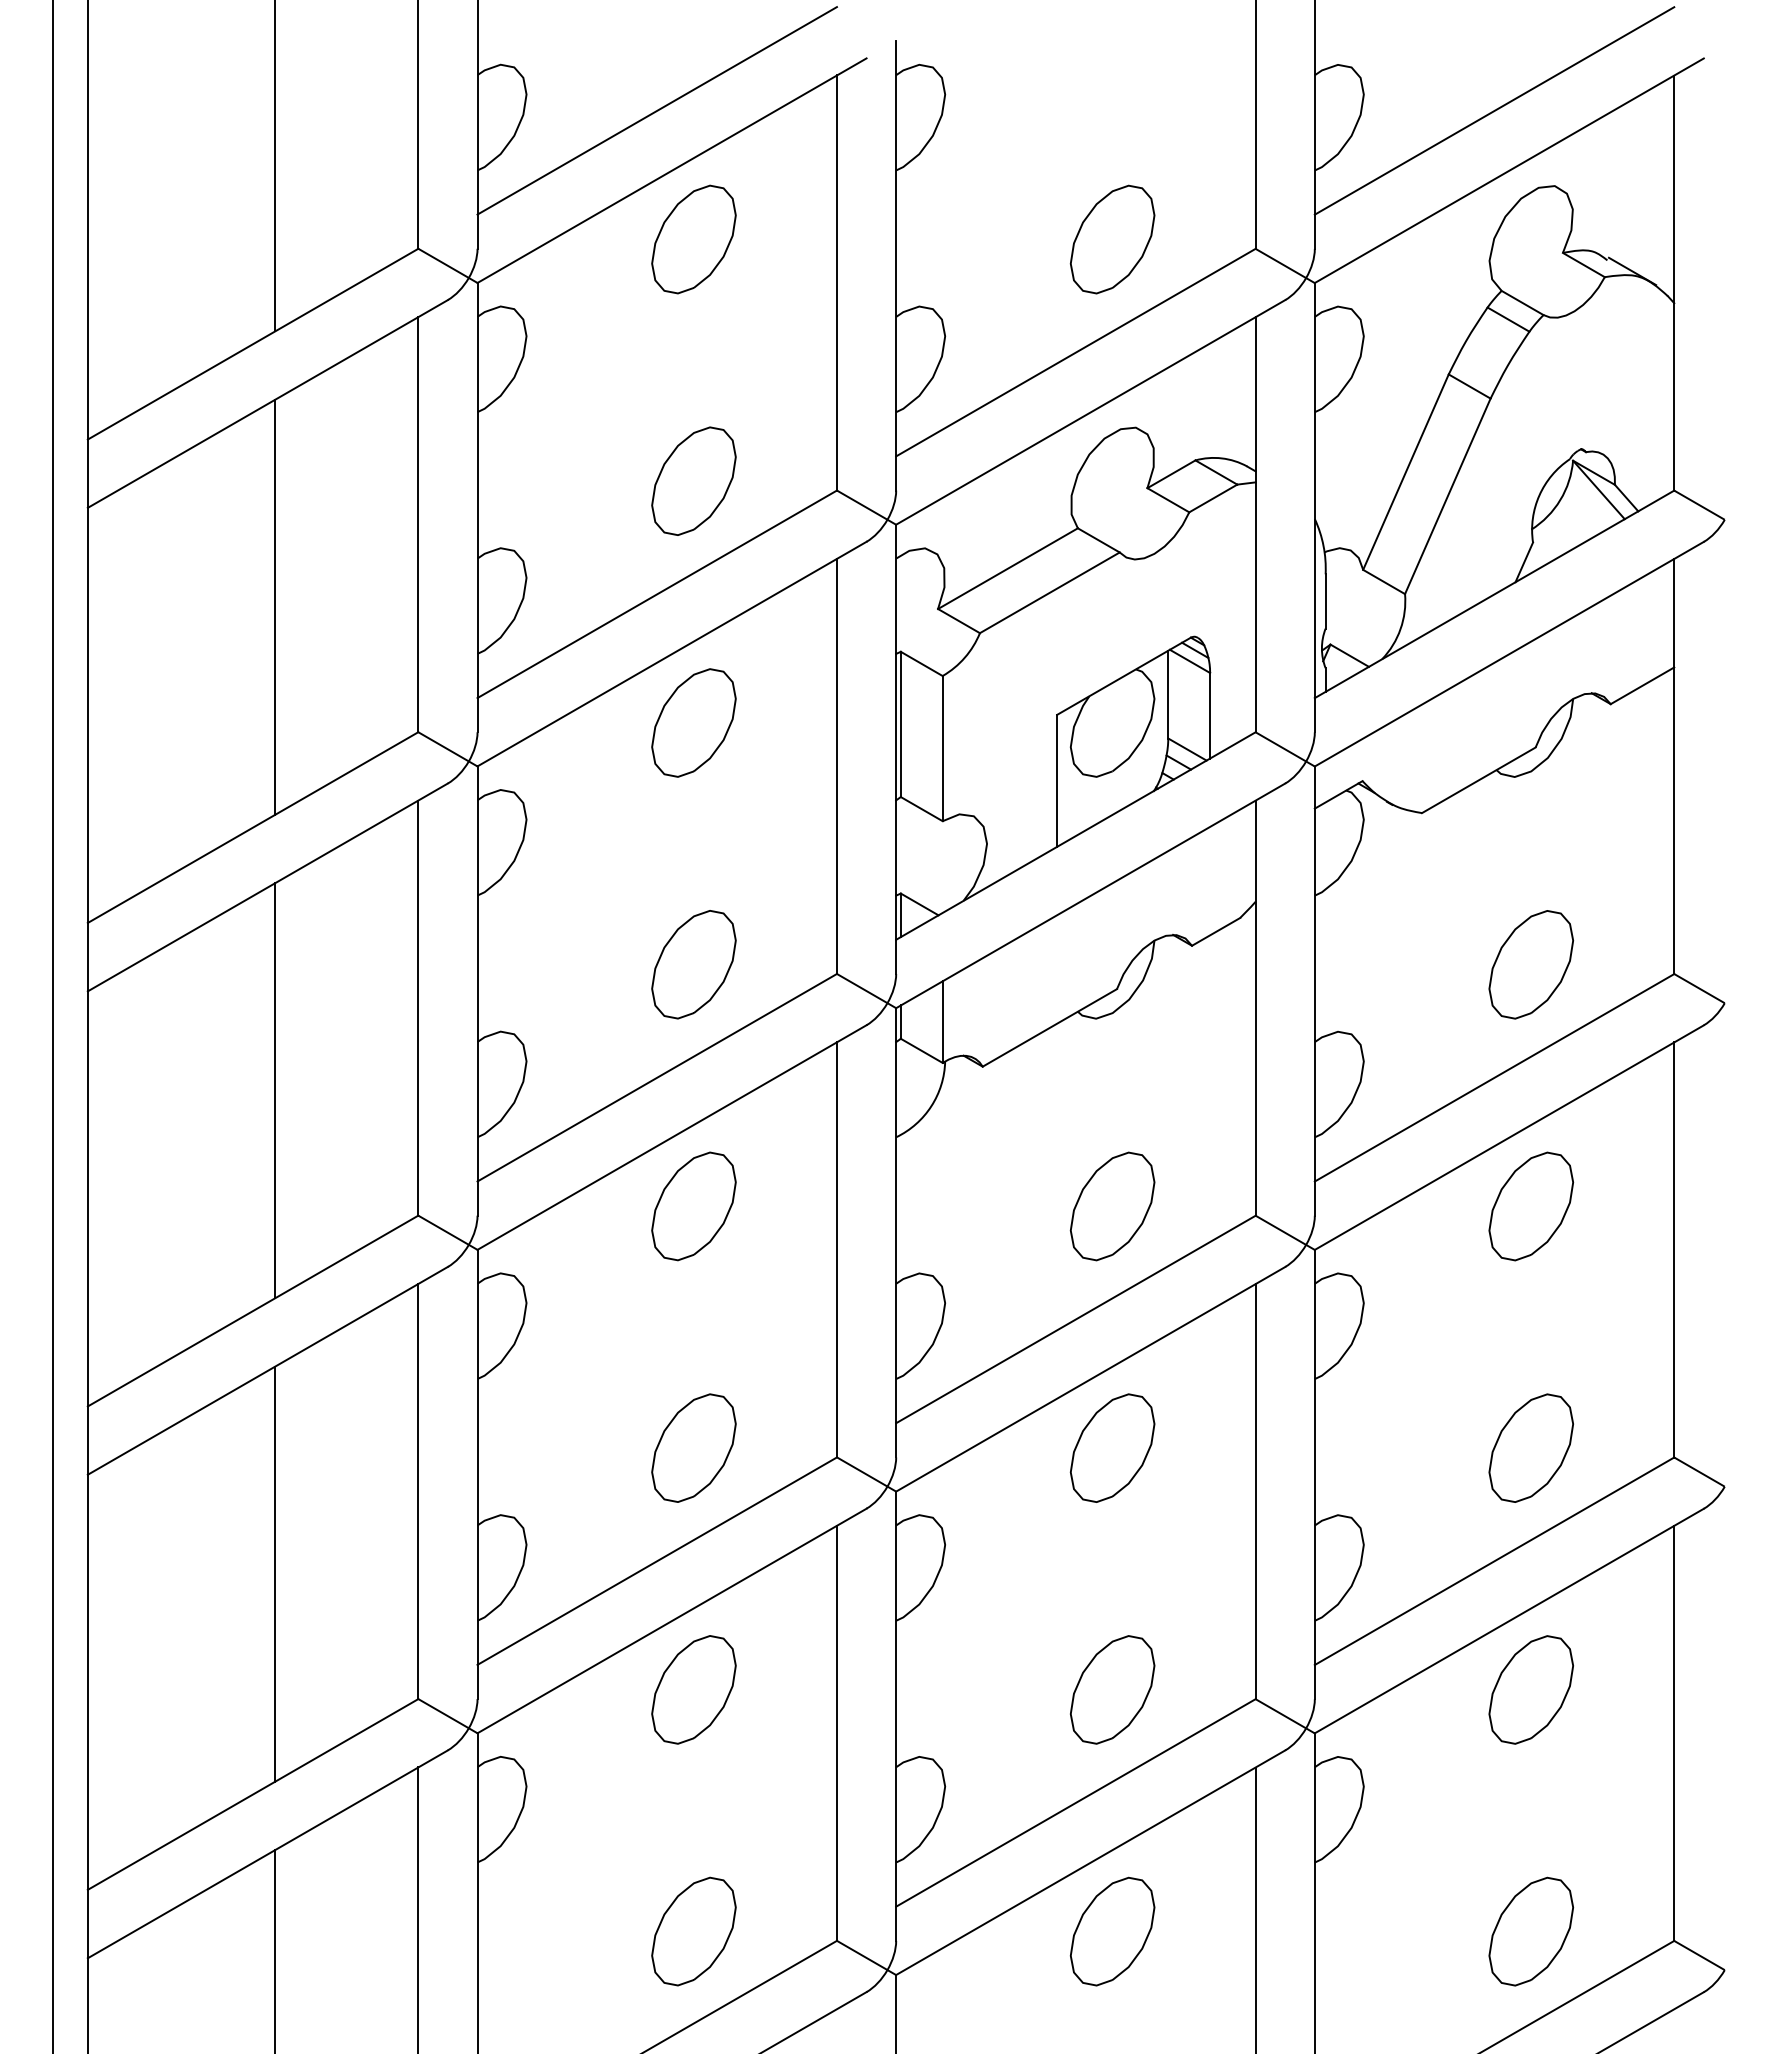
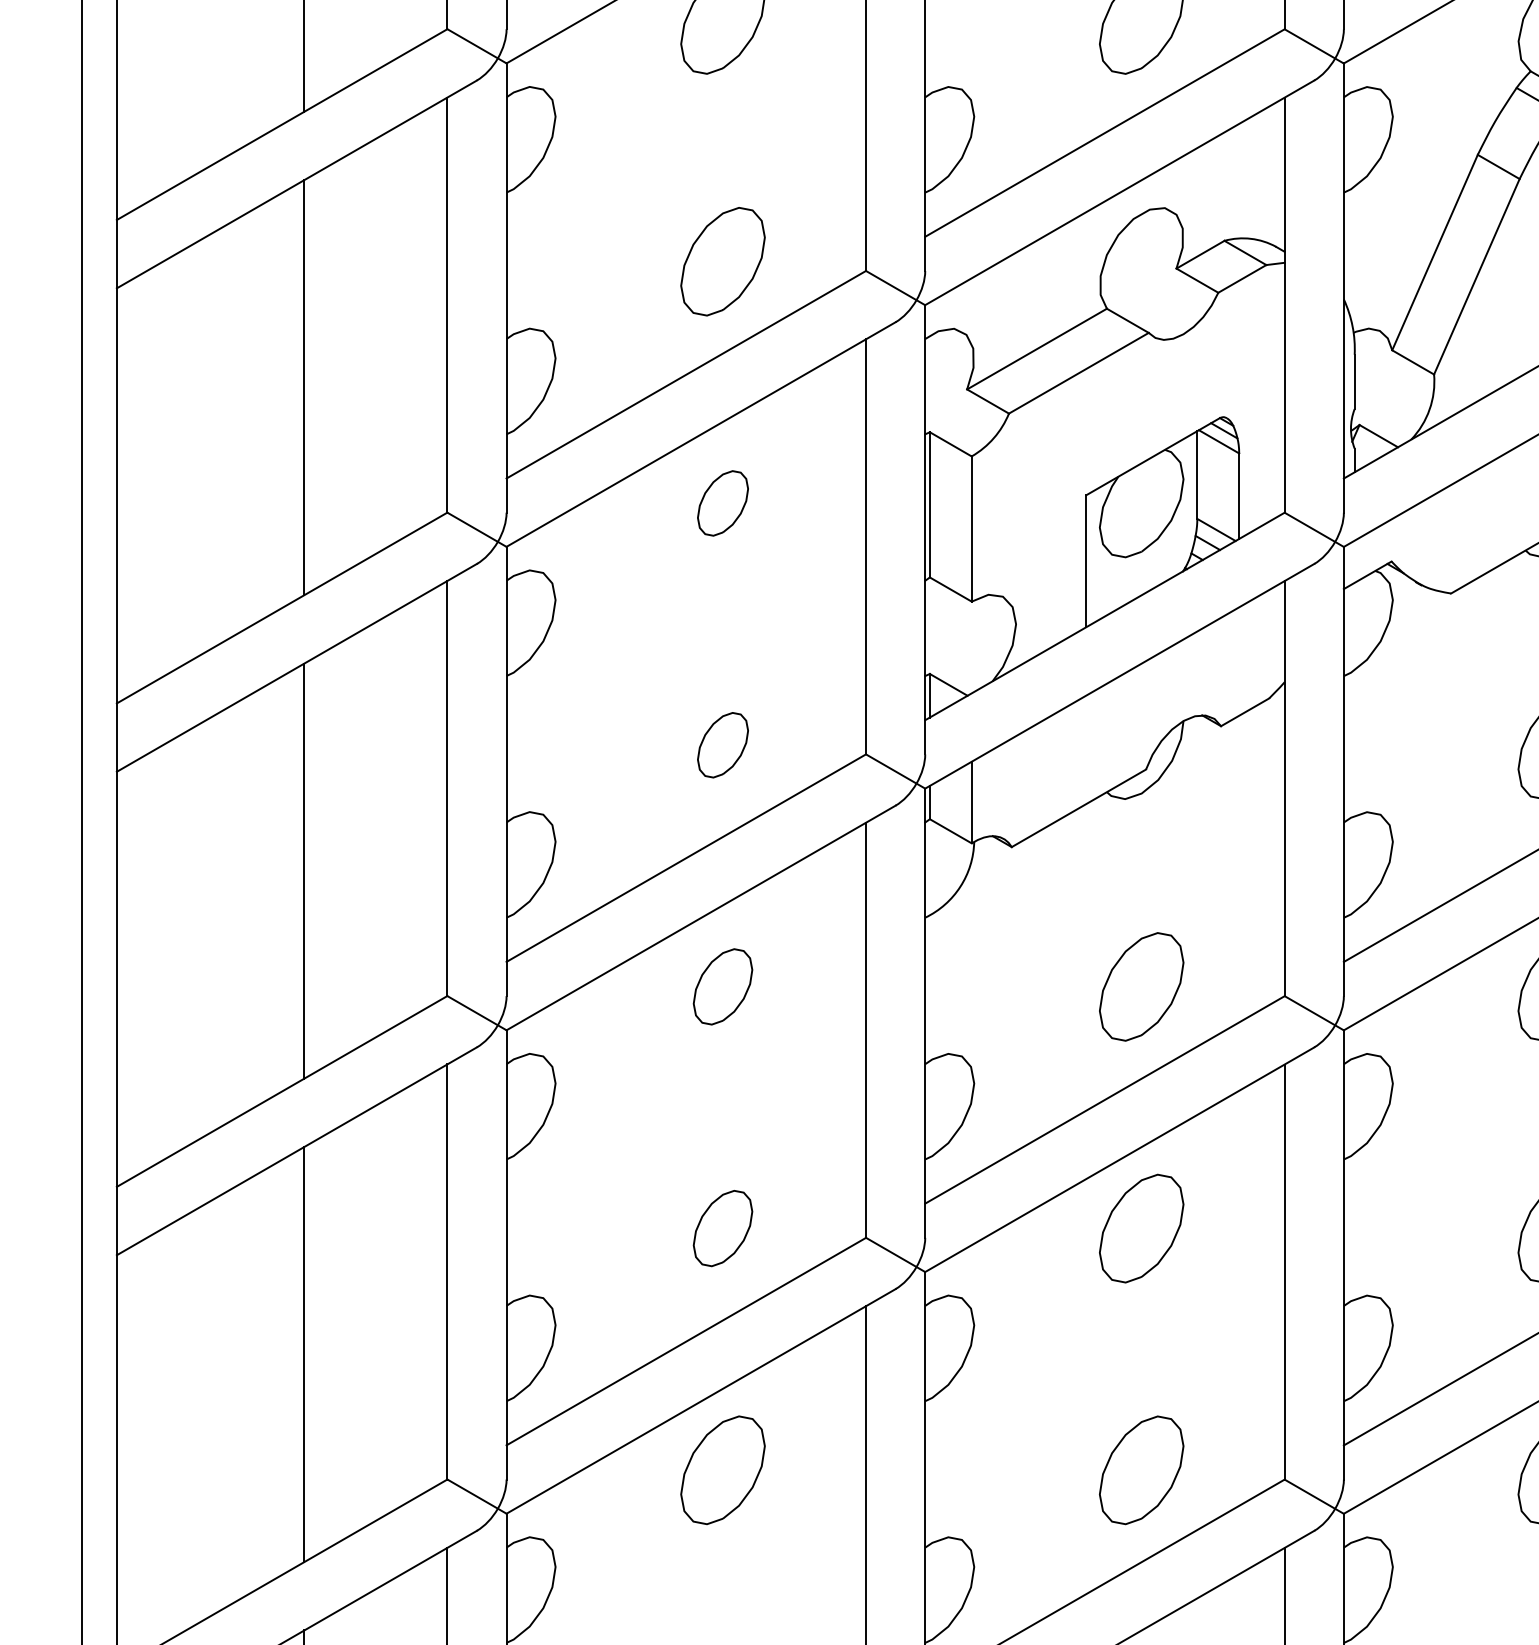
part: (693, 722) -> (722, 502), size x0.6
part: (693, 964) -> (722, 744), size x0.6
part: (693, 1206) -> (722, 986), size x0.7
part: (693, 1447) -> (722, 1227), size x0.7

